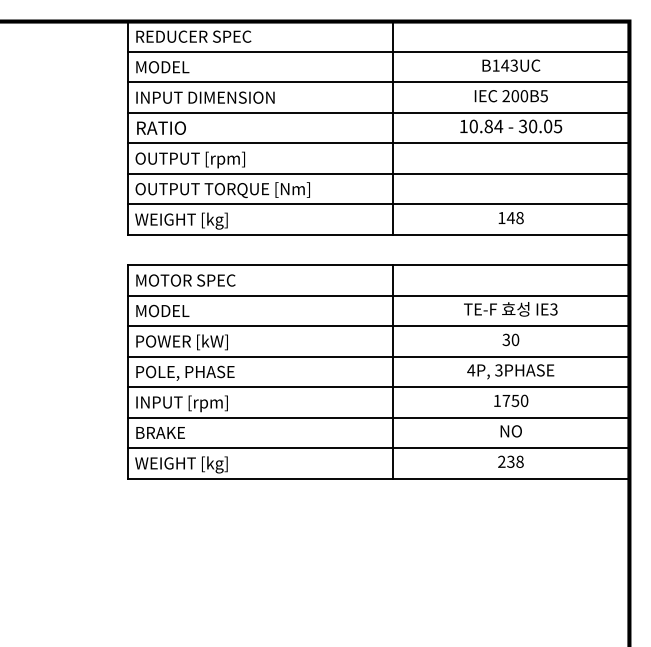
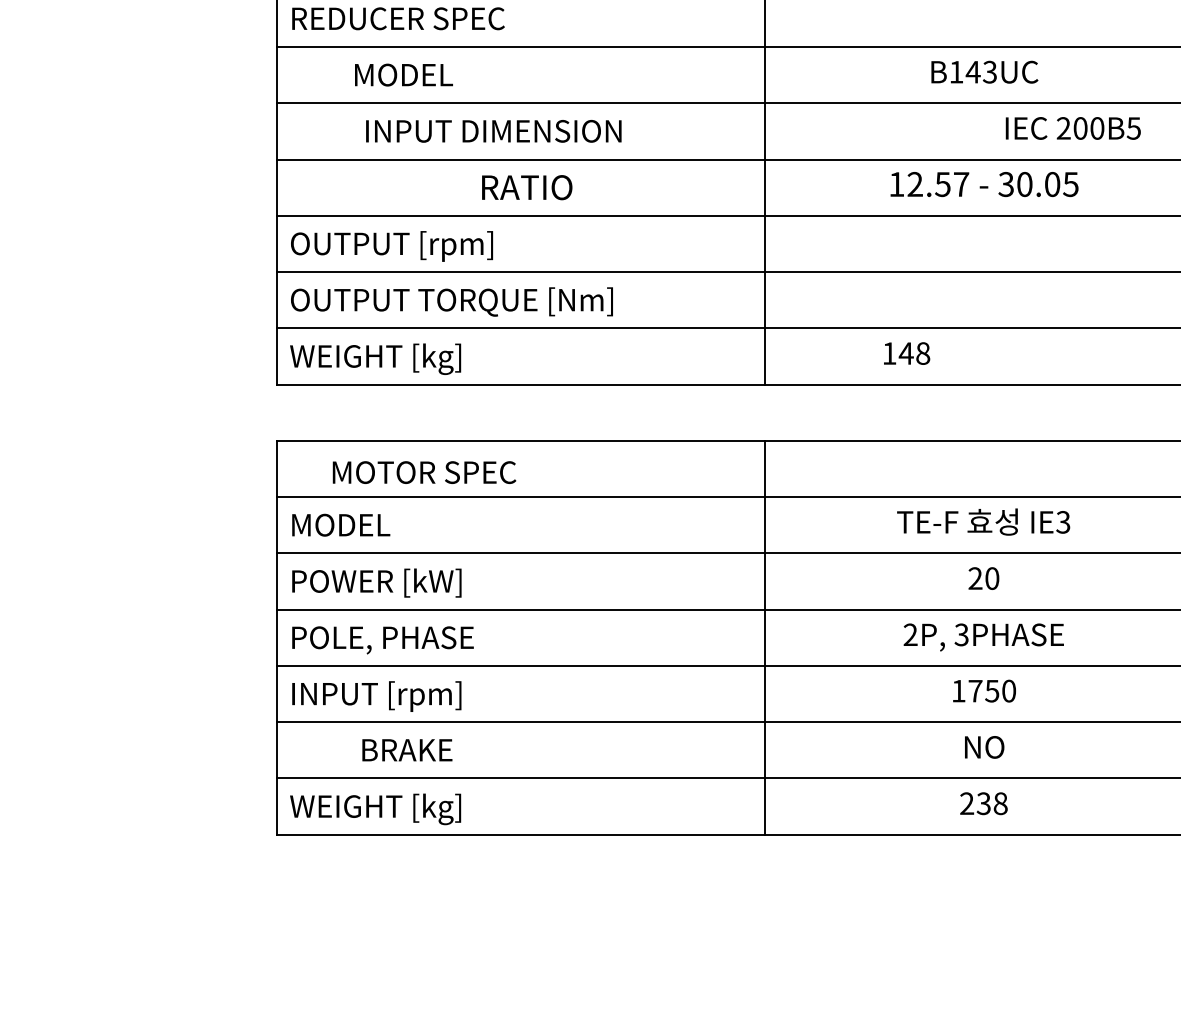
text: (162, 67) -> (403, 75), moved
text: (510, 96) -> (1071, 129), moved
text: (205, 97) -> (493, 130), moved
text: (486, 126) -> (938, 184), 10.84 -> 12.57
text: (161, 127) -> (527, 186), moved
text: (510, 218) -> (905, 354), moved
text: (185, 280) -> (423, 472), moved
text: (506, 340) -> (975, 579), 30 -> 20
text: (471, 370) -> (911, 635), 4P, -> 2P,
text: (160, 432) -> (407, 749), moved

